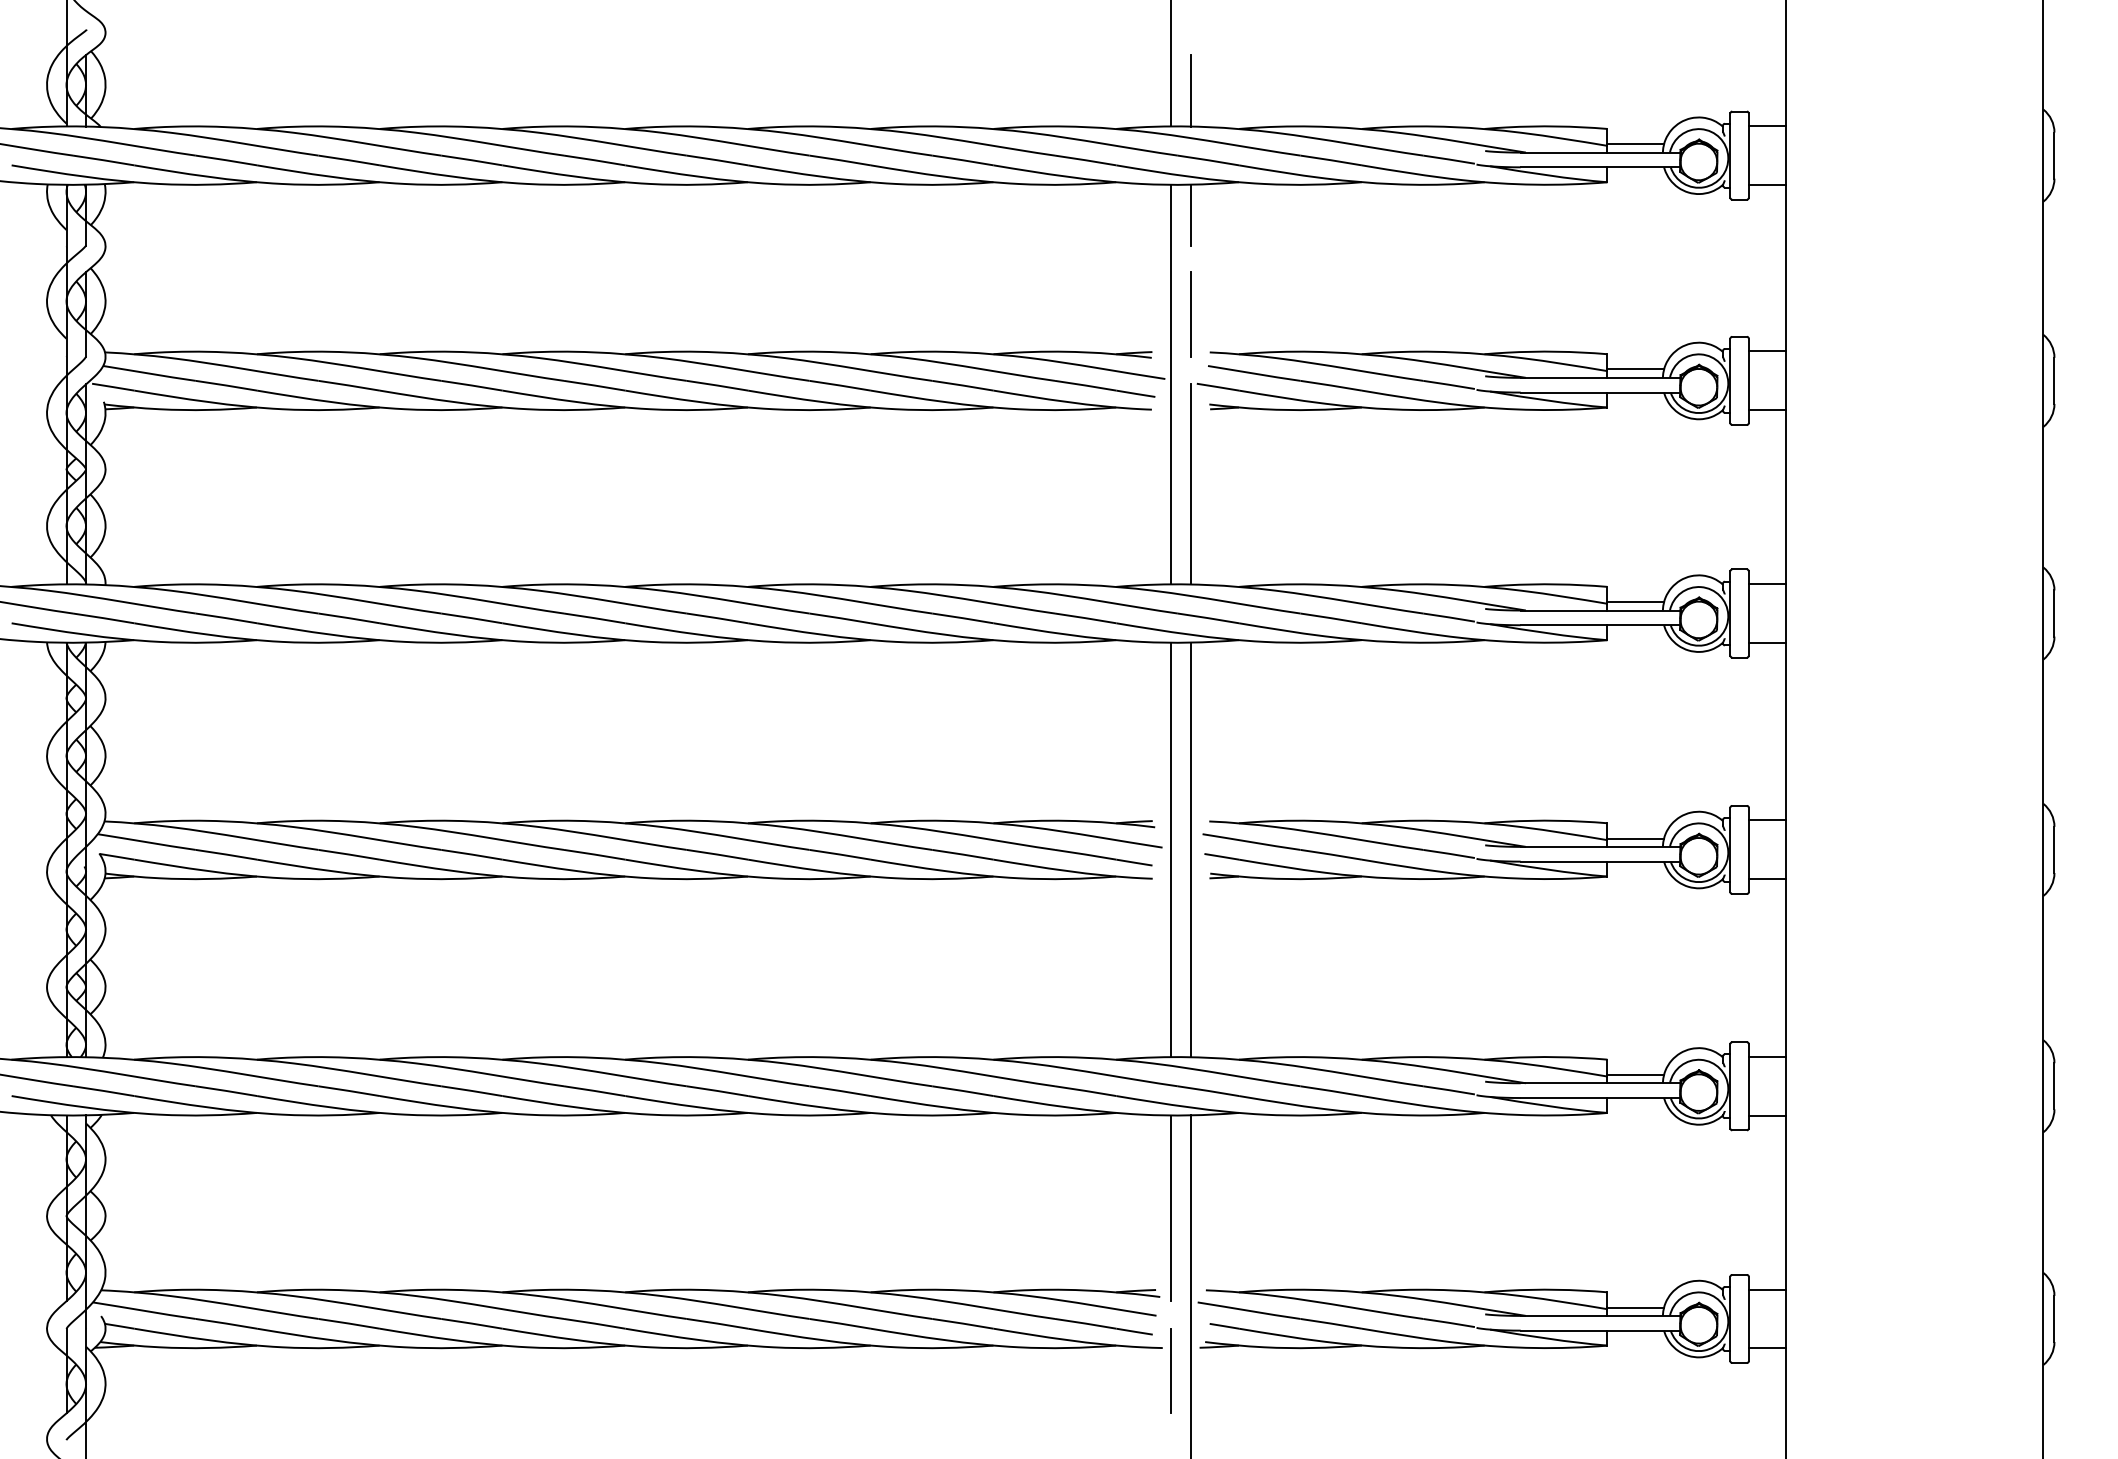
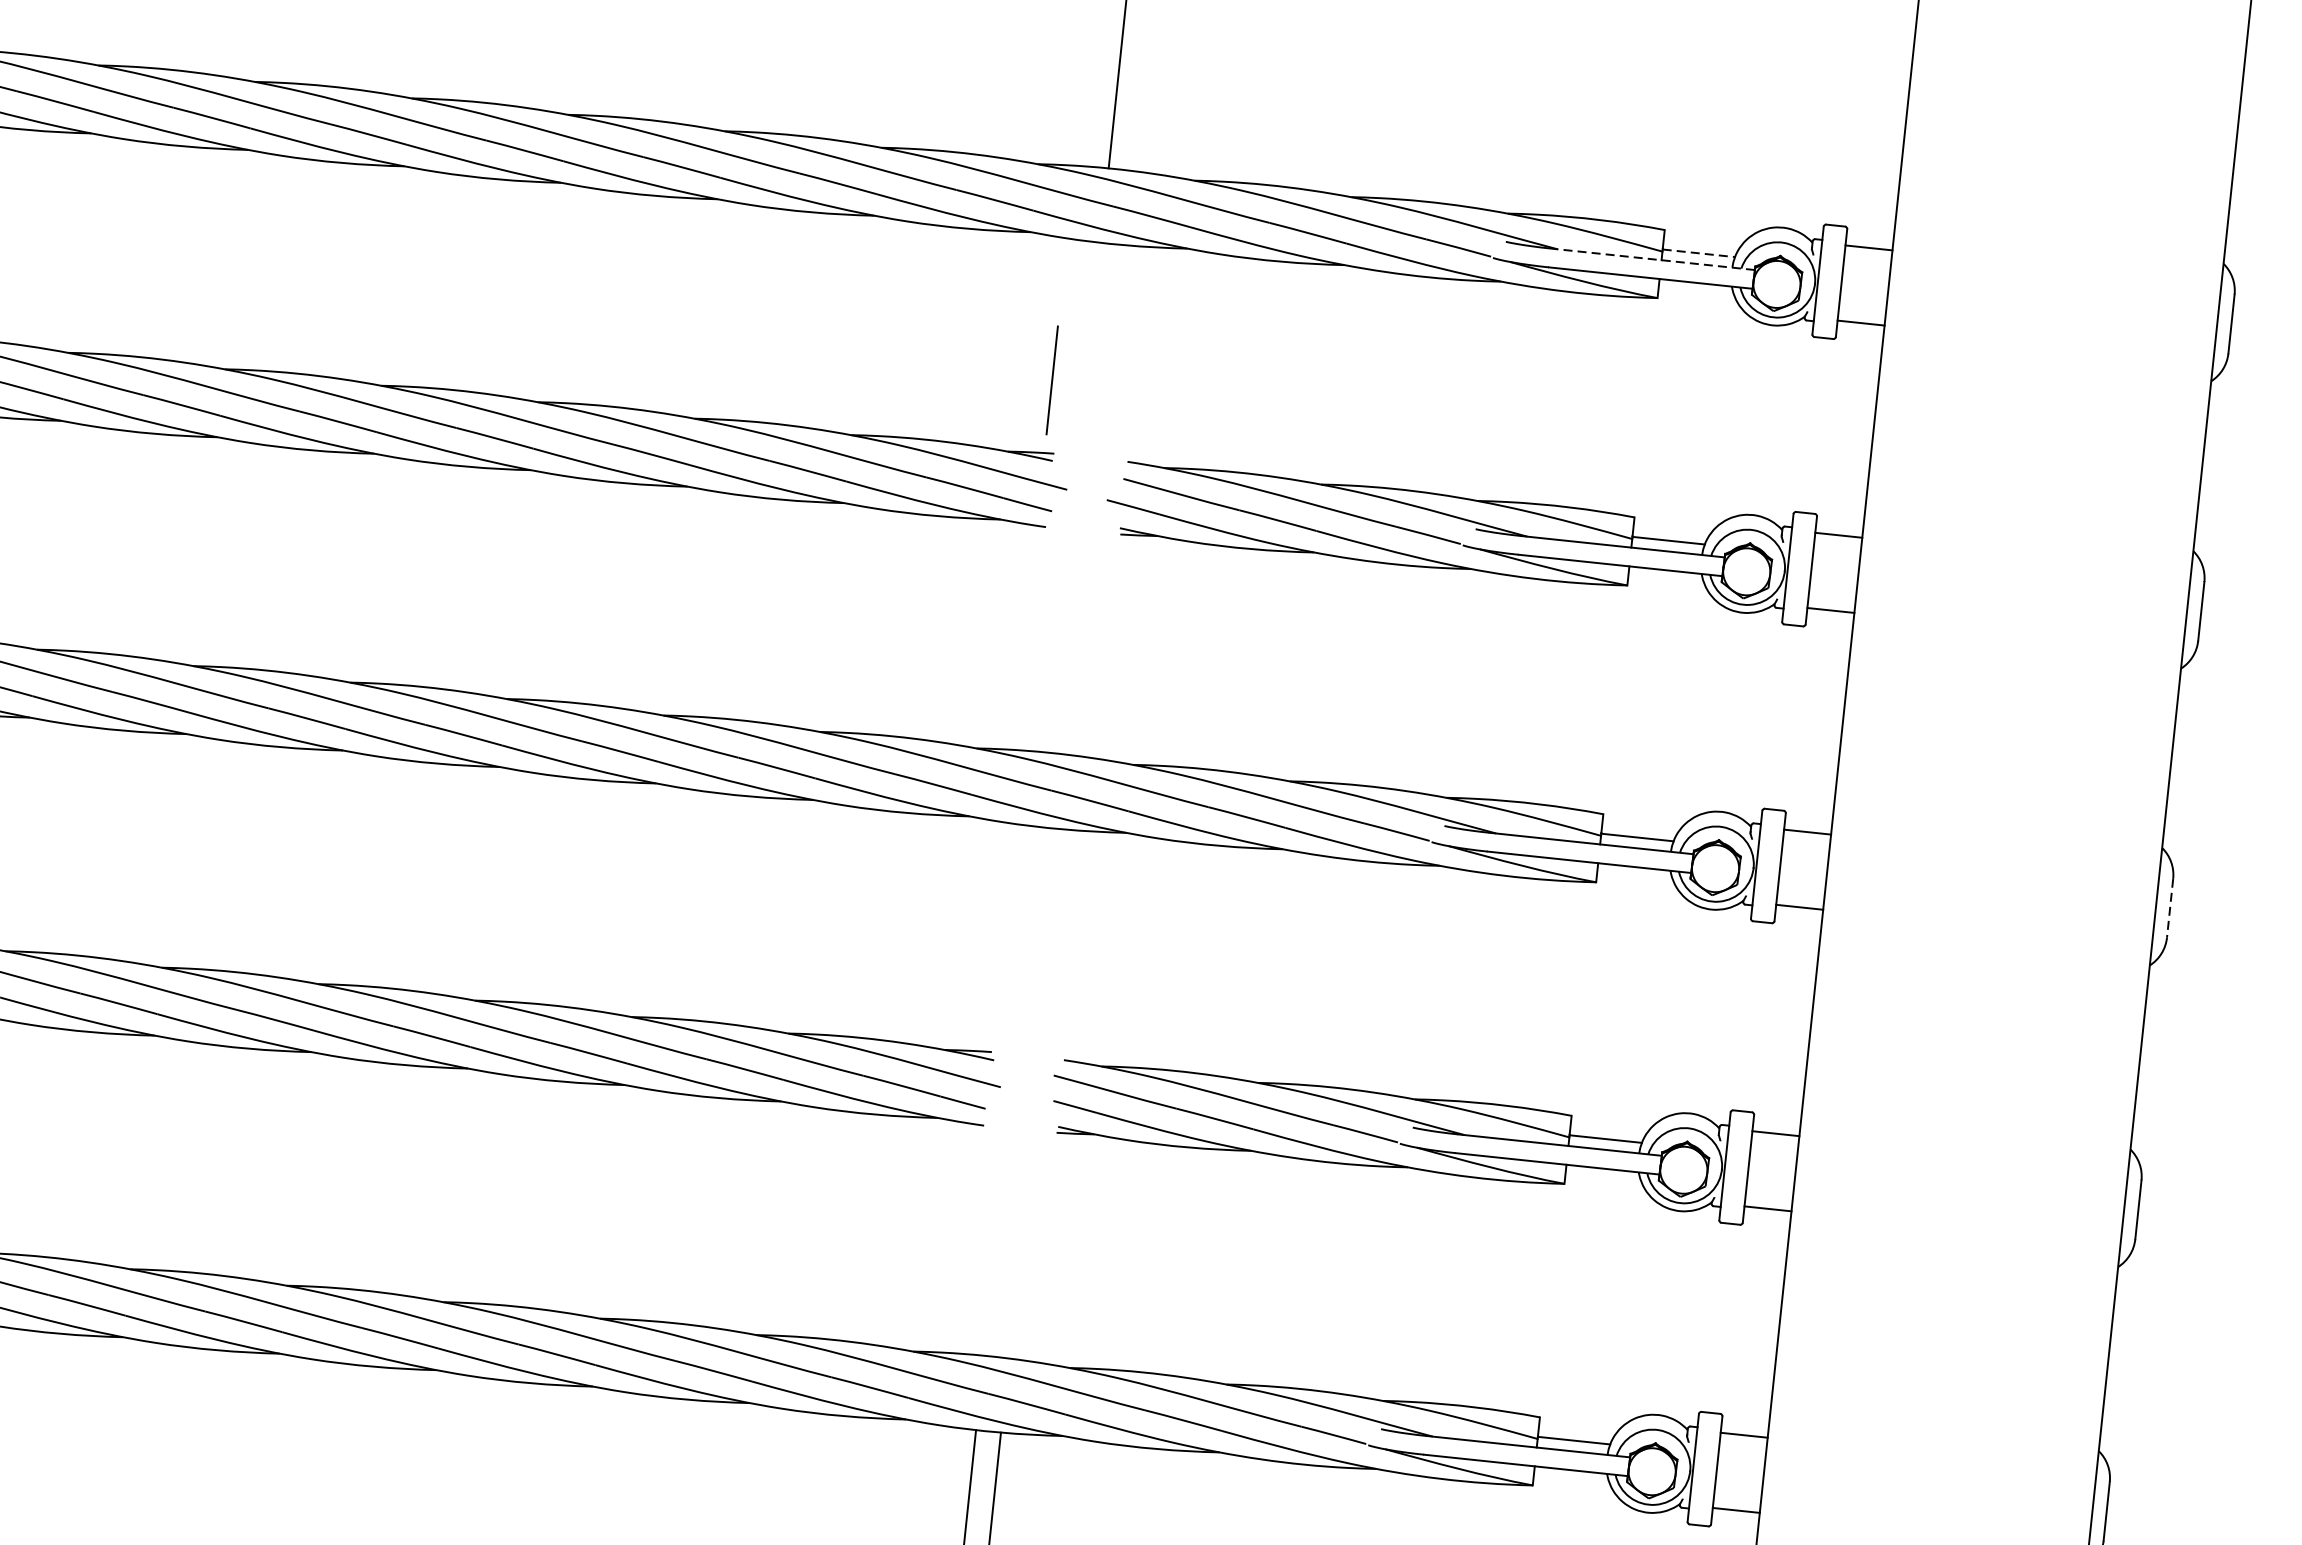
line: (1190, 90) -> (1138, 125), removed
line: (1636, 144) -> (1699, 253), solid -> dashed
line: (1600, 152) -> (1652, 259), solid -> dashed
line: (1190, 214) -> (1121, 283), removed
line: (1190, 314) -> (1051, 380), moved
line: (1171, 384) -> (1074, 497), removed
line: (1190, 484) -> (1085, 627), removed
line: (2054, 614) -> (2170, 909), solid -> dashed
line: (1171, 849) -> (1012, 1090), removed
line: (1190, 849) -> (1036, 1093), removed

